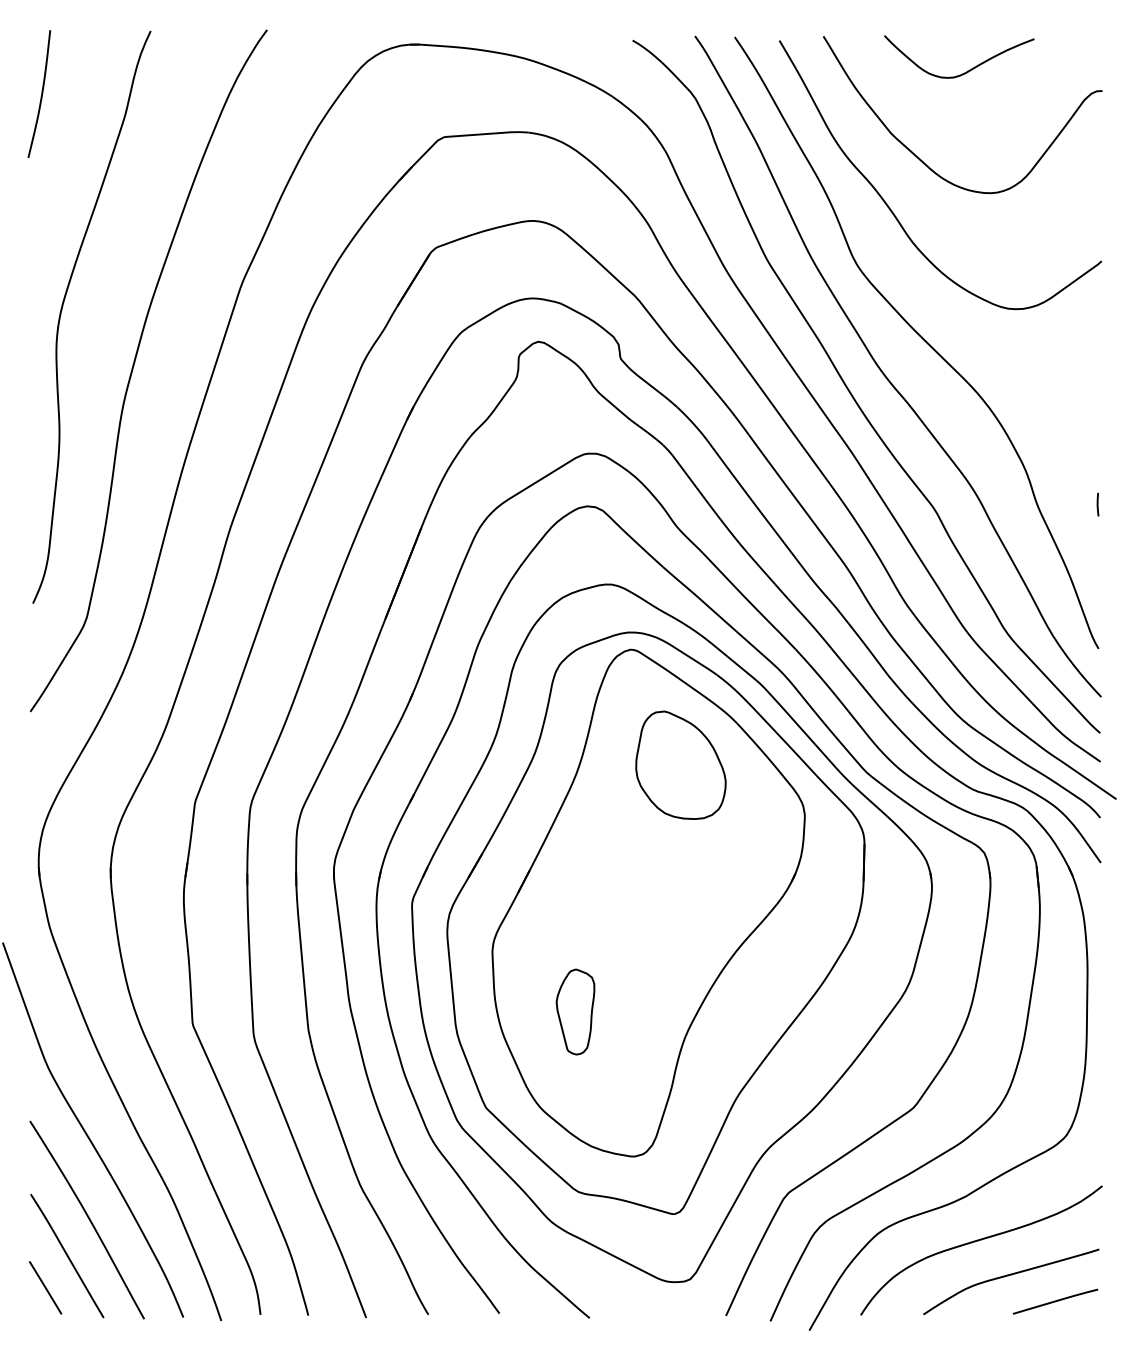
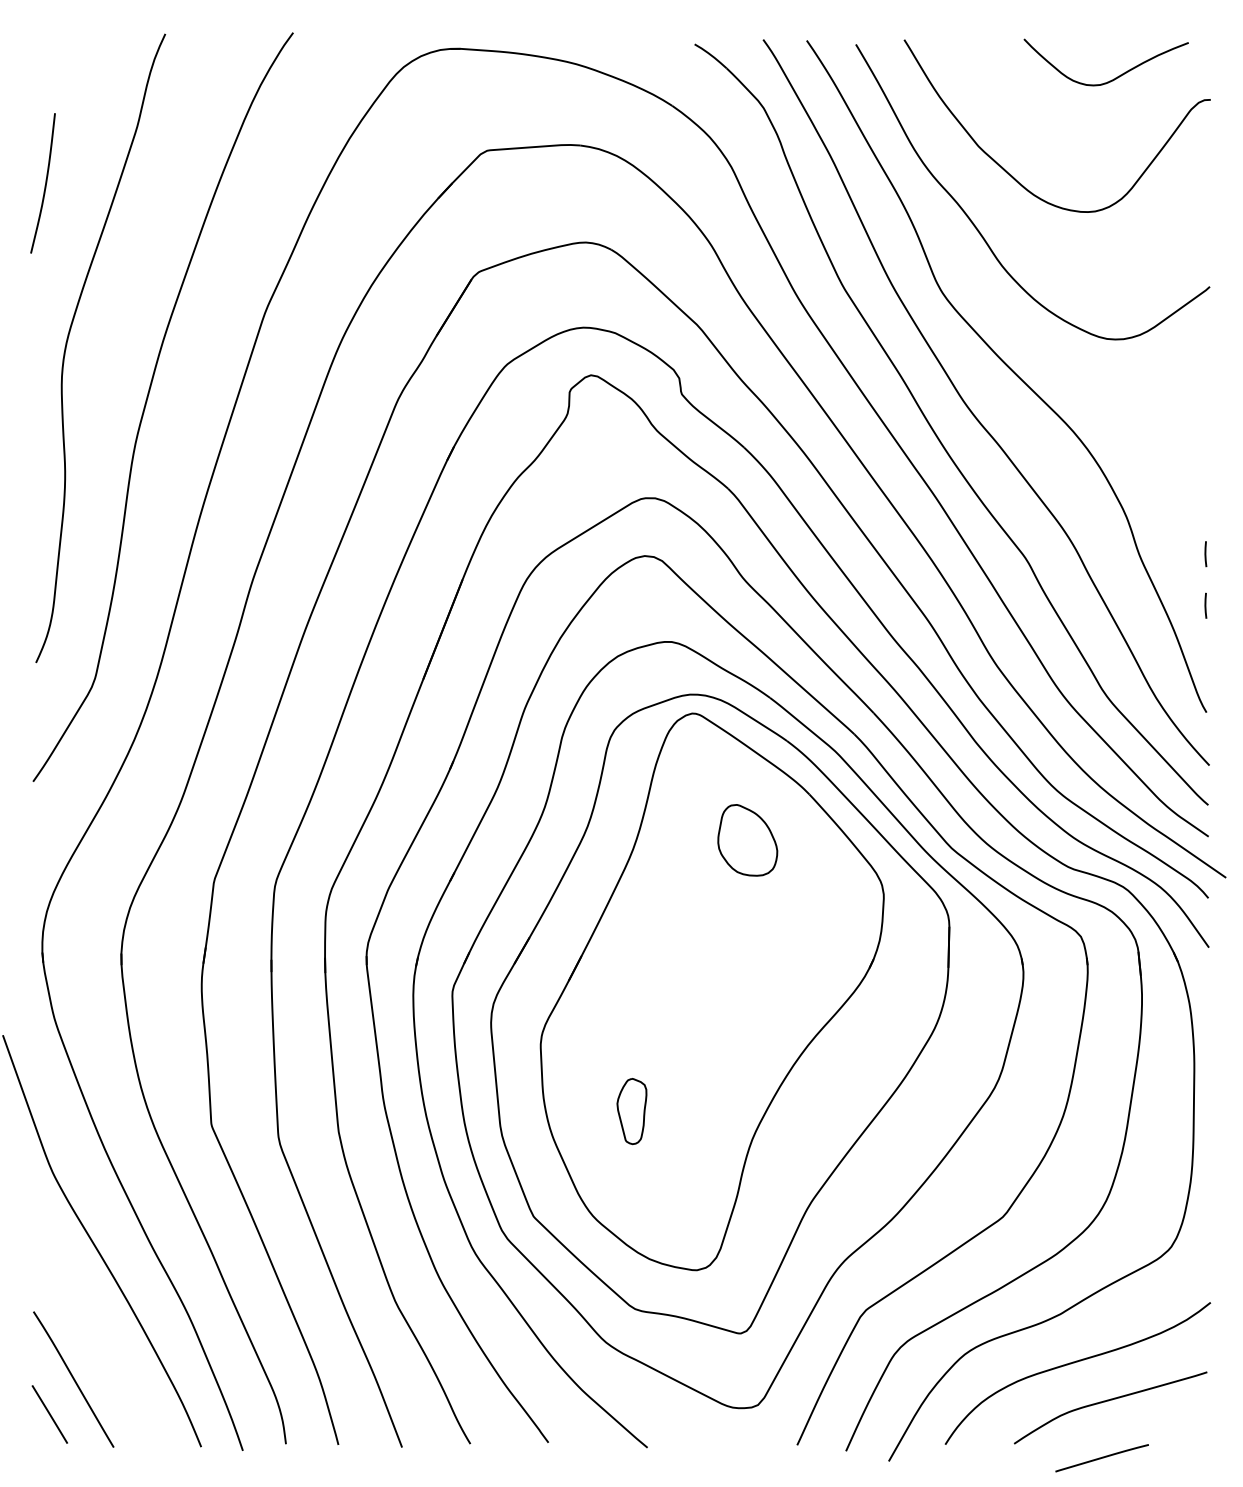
curve: (967, 70) -> (1115, 77), moved
curve: (41, 93) -> (45, 182), moved
line: (1097, 551) -> (1205, 605), added
part: (680, 764) -> (747, 839), size x0.6
part: (575, 1011) -> (631, 1110), size x0.7
curve: (88, 1219) -> (97, 1339), removed
line: (1055, 1301) -> (1102, 1458), moved

